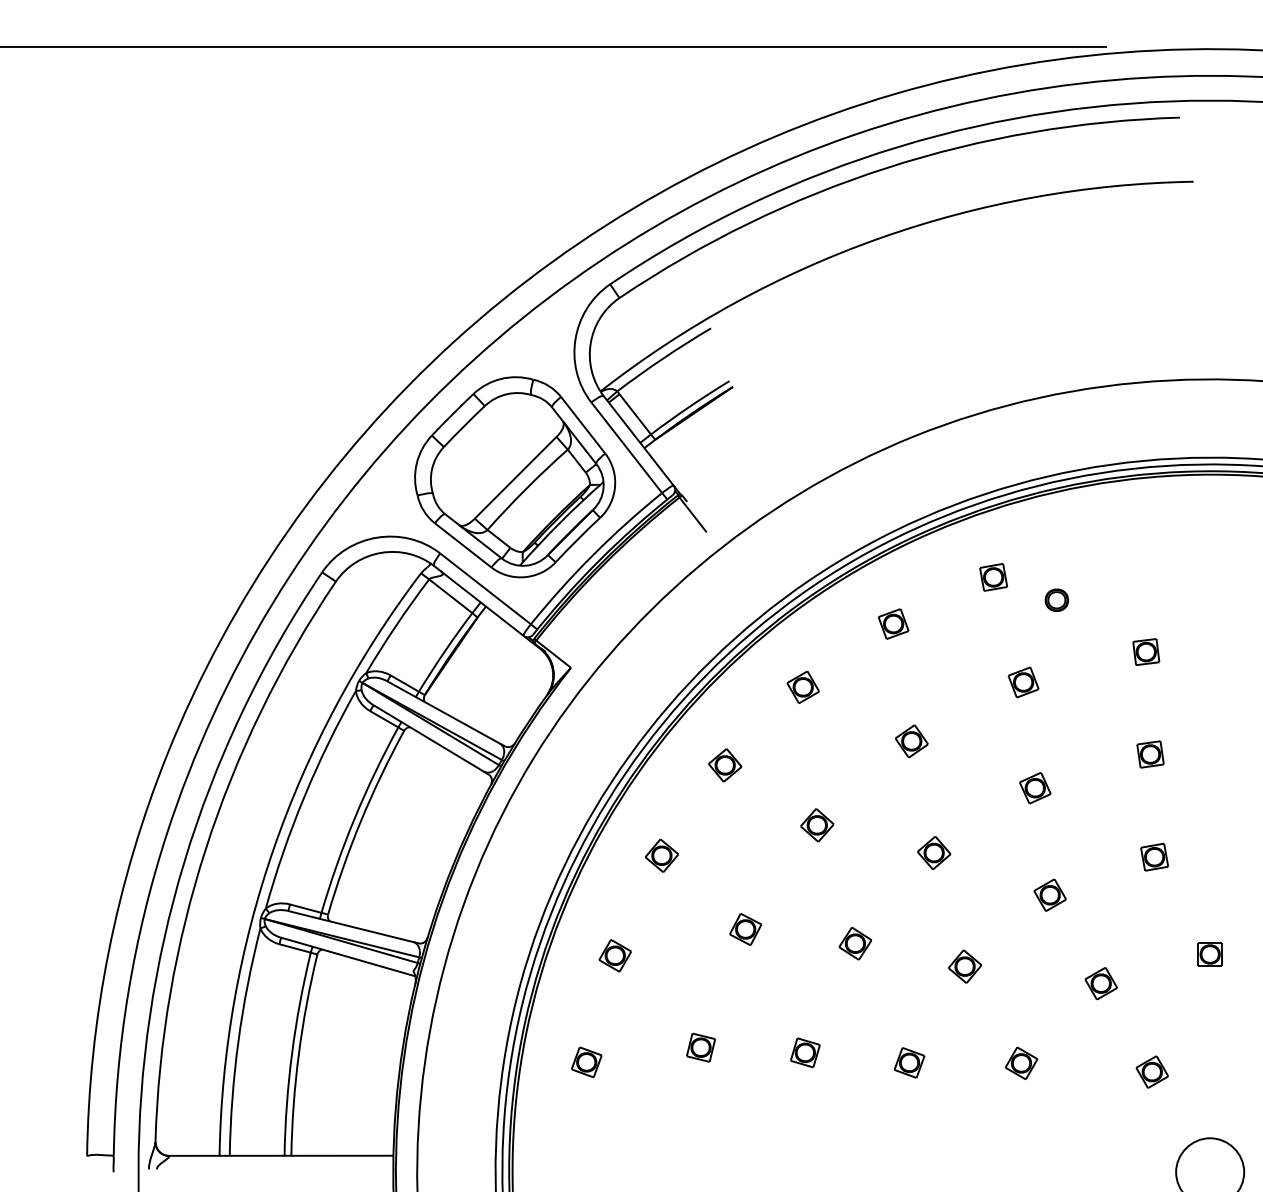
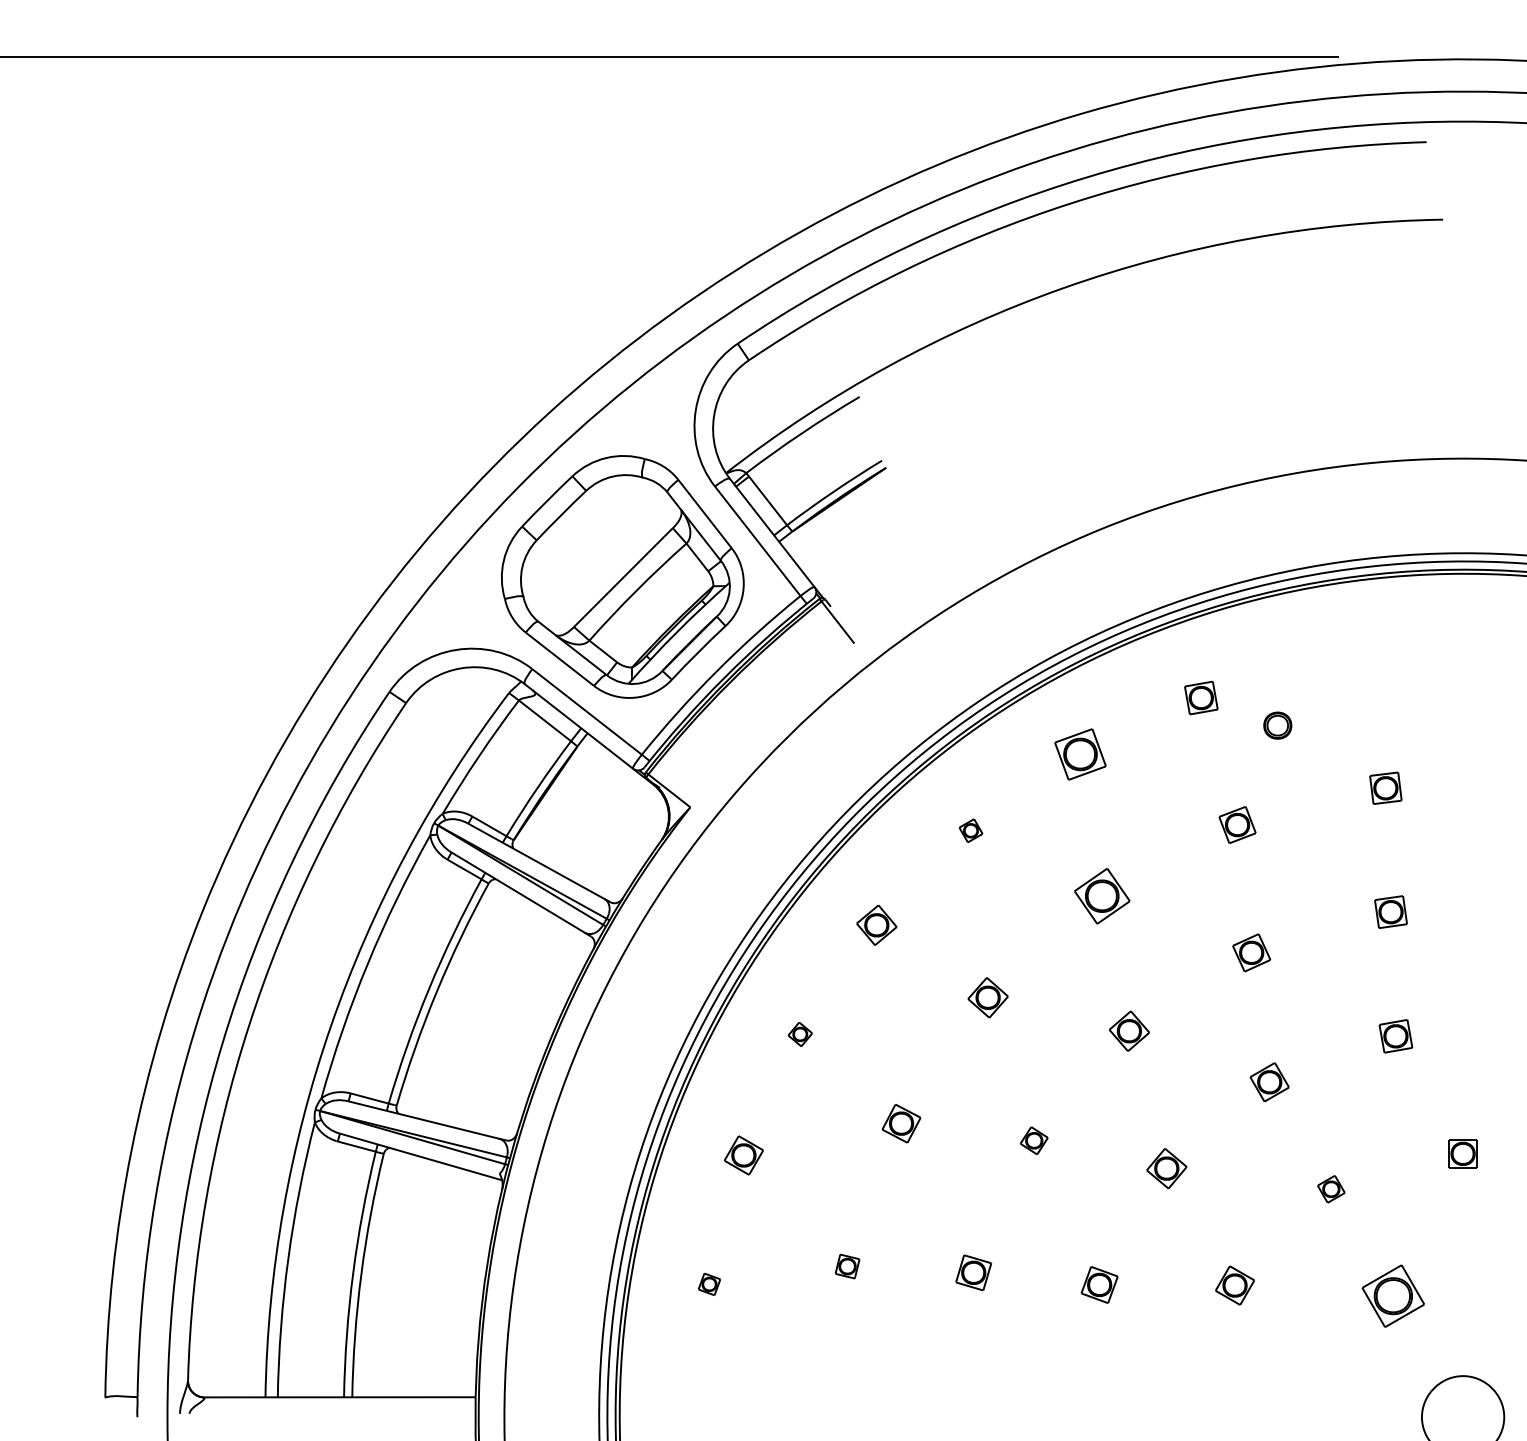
part: (893, 623) -> (1080, 753), size x1.4
part: (802, 686) -> (970, 829), size x0.6
part: (911, 741) -> (1102, 896), size x1.4
part: (661, 855) -> (799, 1034), size x0.6
part: (855, 943) -> (1034, 1140), size x0.7
part: (1100, 983) -> (1330, 1188), size x0.7
part: (700, 1047) -> (846, 1266), size x0.7
part: (586, 1062) -> (709, 1284), size x0.6
part: (1151, 1071) -> (1392, 1295), size x1.6

